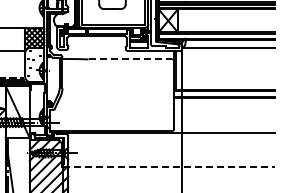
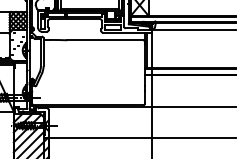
line: (130, 59) -> (105, 40), dashed -> solid
line: (169, 166) -> (140, 137), dashed -> solid

